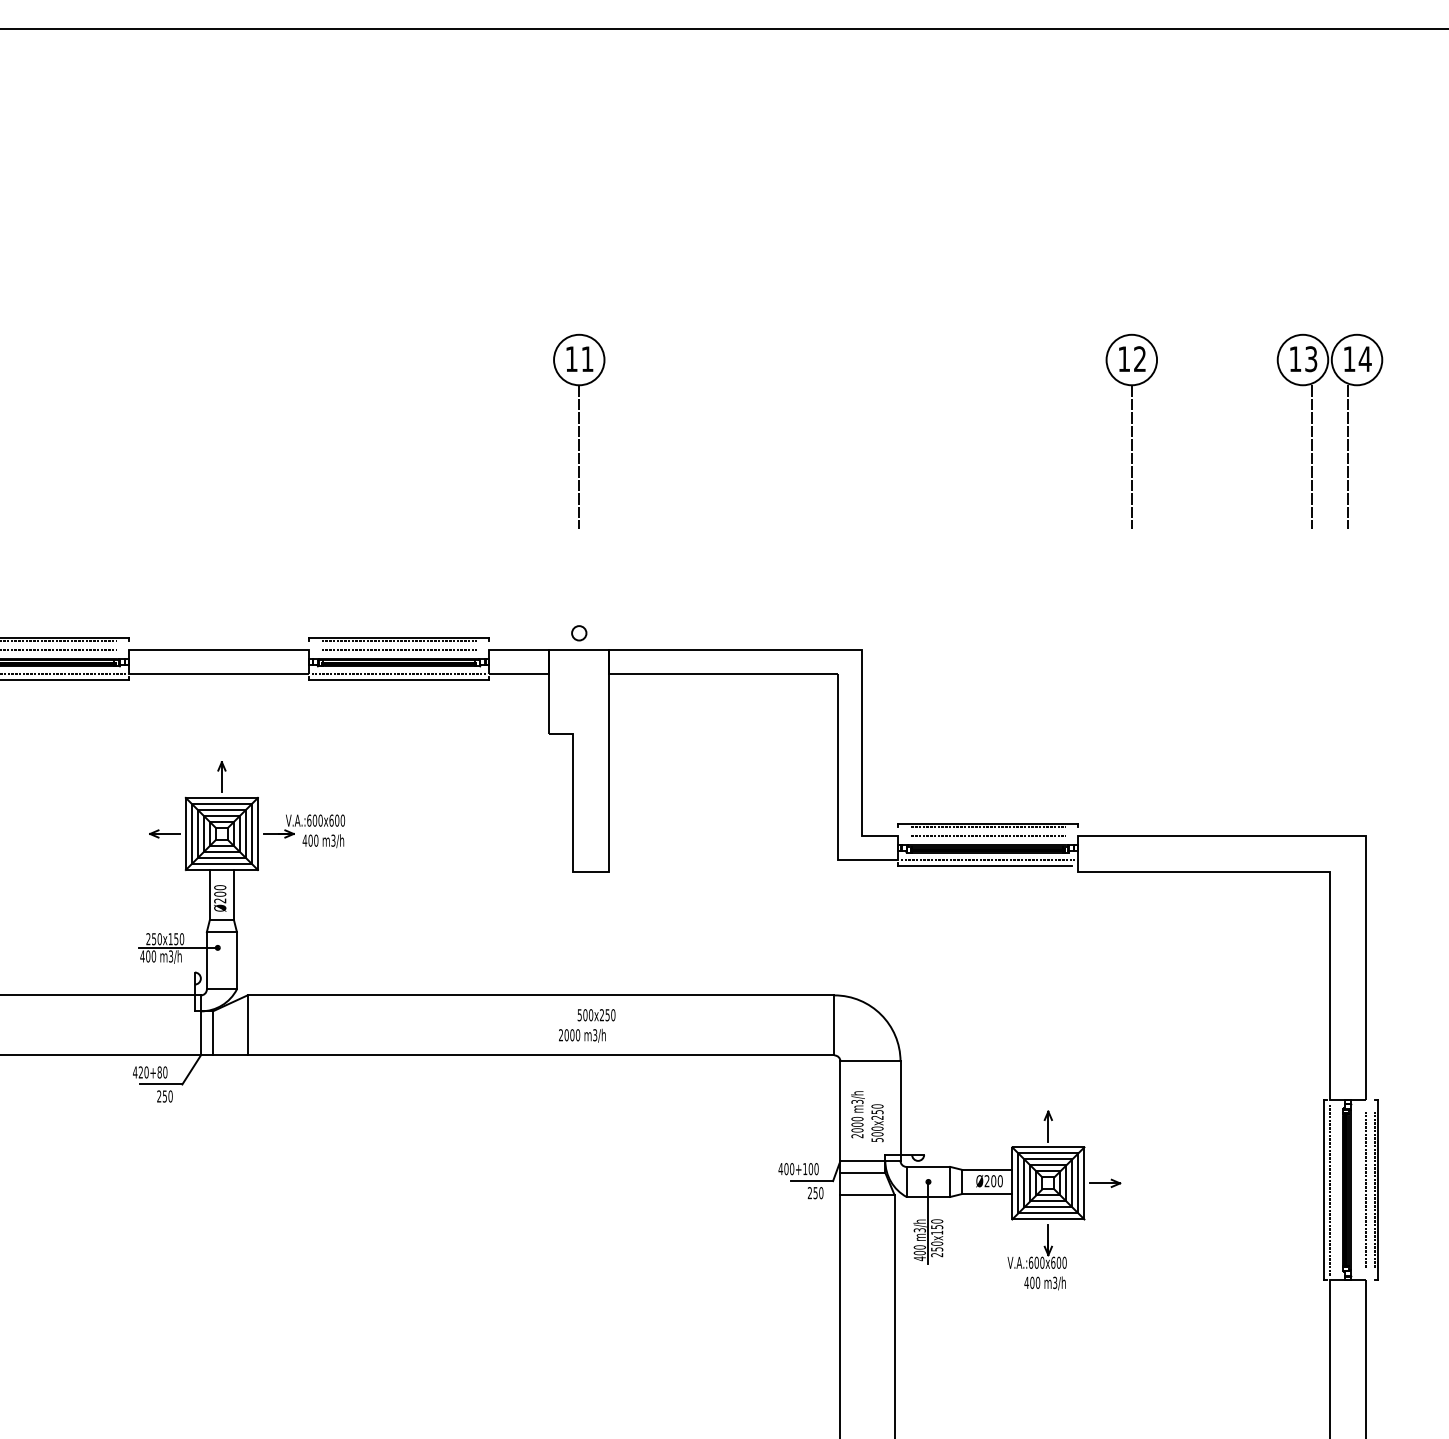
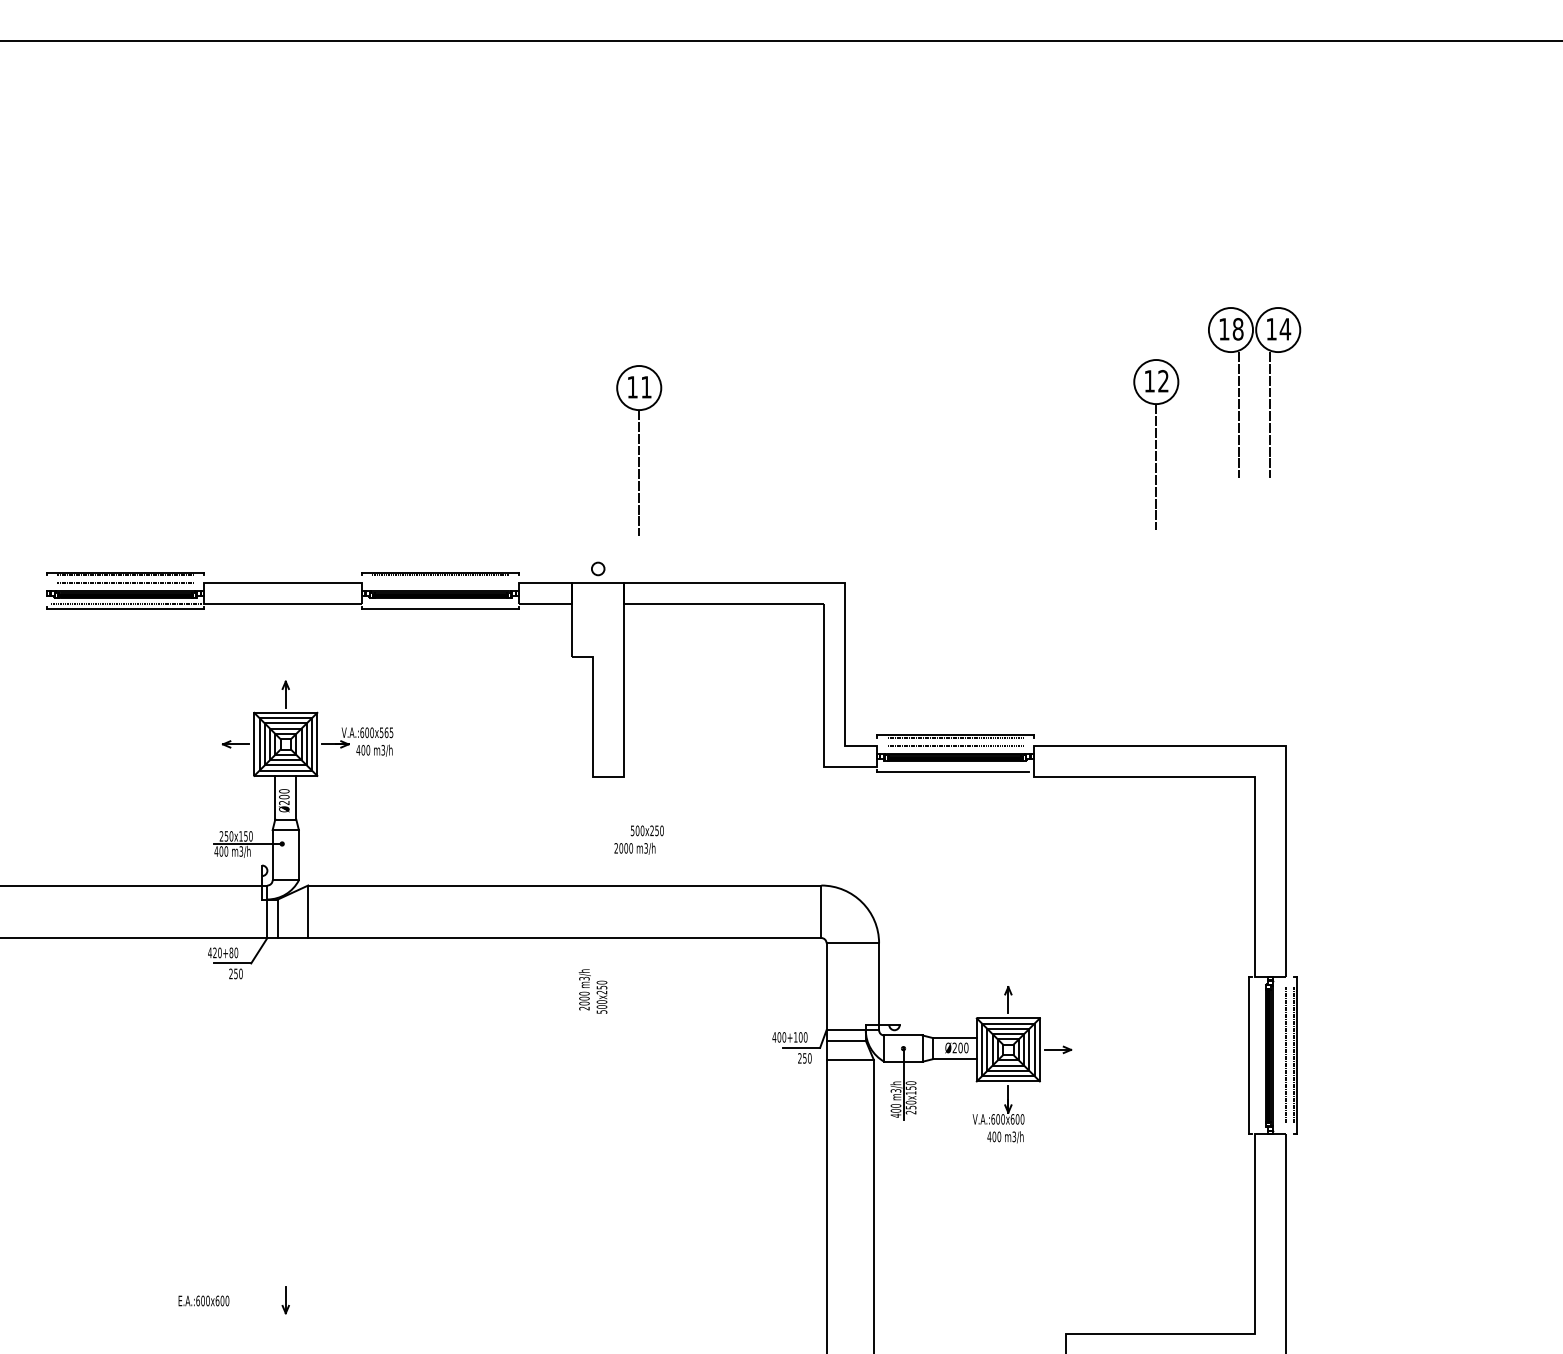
text: (1310, 359) -> (1237, 329), 13 -> 18
part: (579, 431) -> (639, 450), moved
part: (1132, 431) -> (1156, 444), moved
line: (398, 649) -> (440, 583), removed
line: (398, 673) -> (440, 604), removed
text: (337, 820) -> (386, 732), V.A.:600x600 -> V.A.:600x565
line: (987, 859) -> (955, 766), removed
text: (586, 1025) -> (638, 839), moved
text: (866, 1116) -> (592, 991), moved
line: (1329, 1189) -> (1254, 1055), removed

